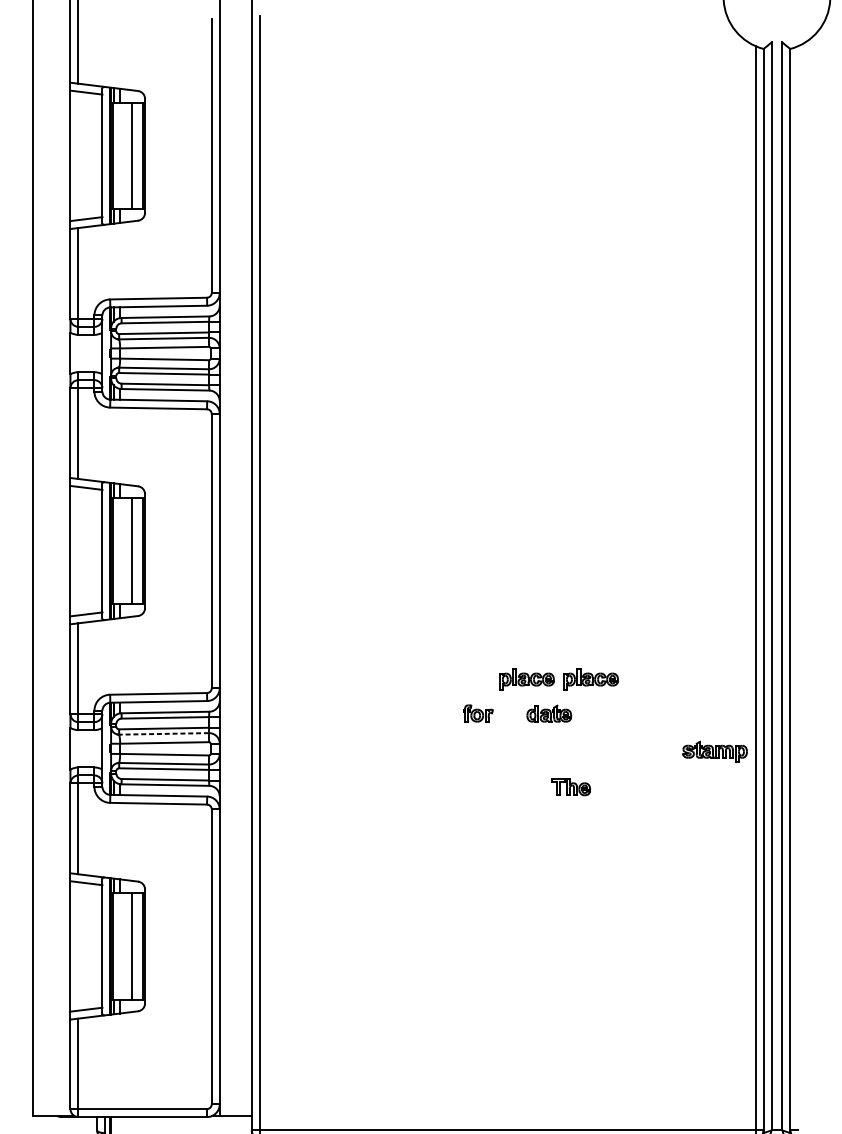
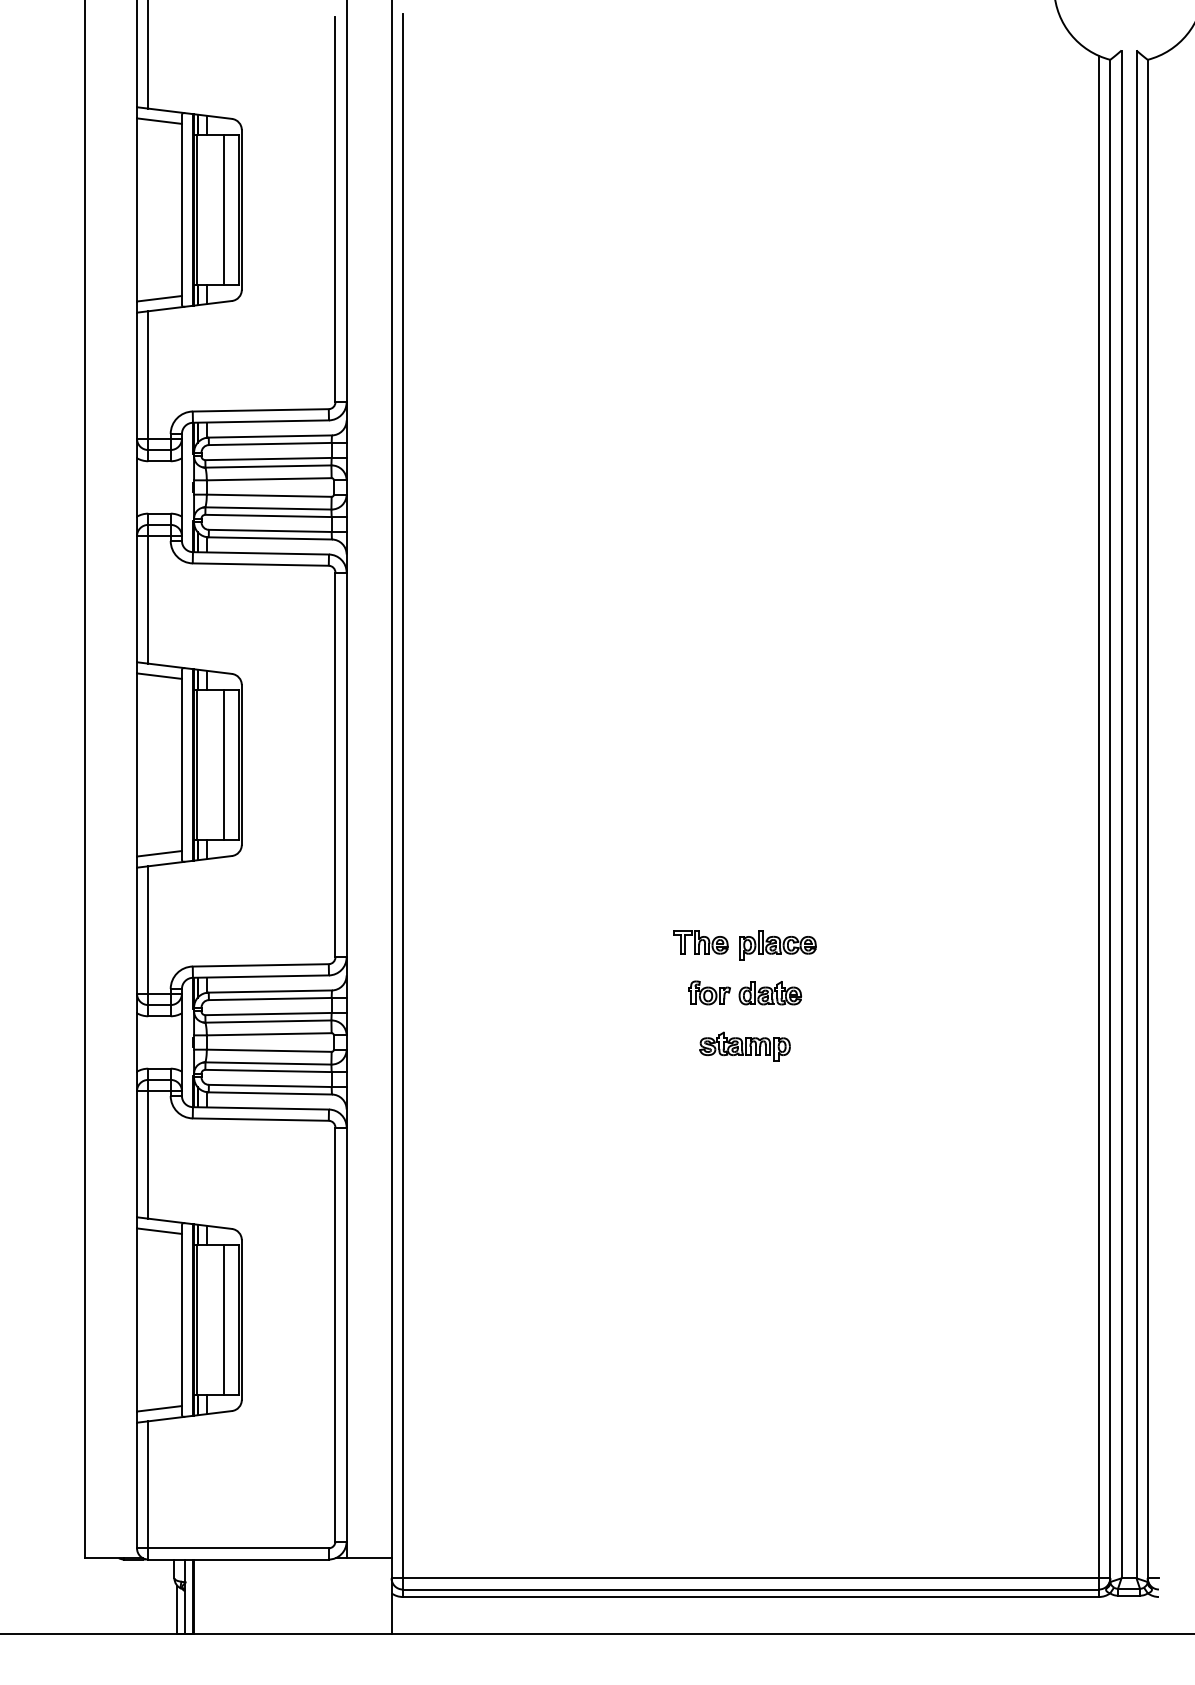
part: (590, 679) -> (867, 945), removed
part: (549, 713) -> (770, 993), moved
line: (164, 733) -> (268, 1021), dashed -> solid
part: (714, 751) -> (744, 1046), moved
part: (570, 787) -> (700, 942), moved

